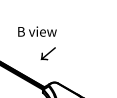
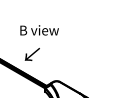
text: (47, 53) -> (31, 54), moved

